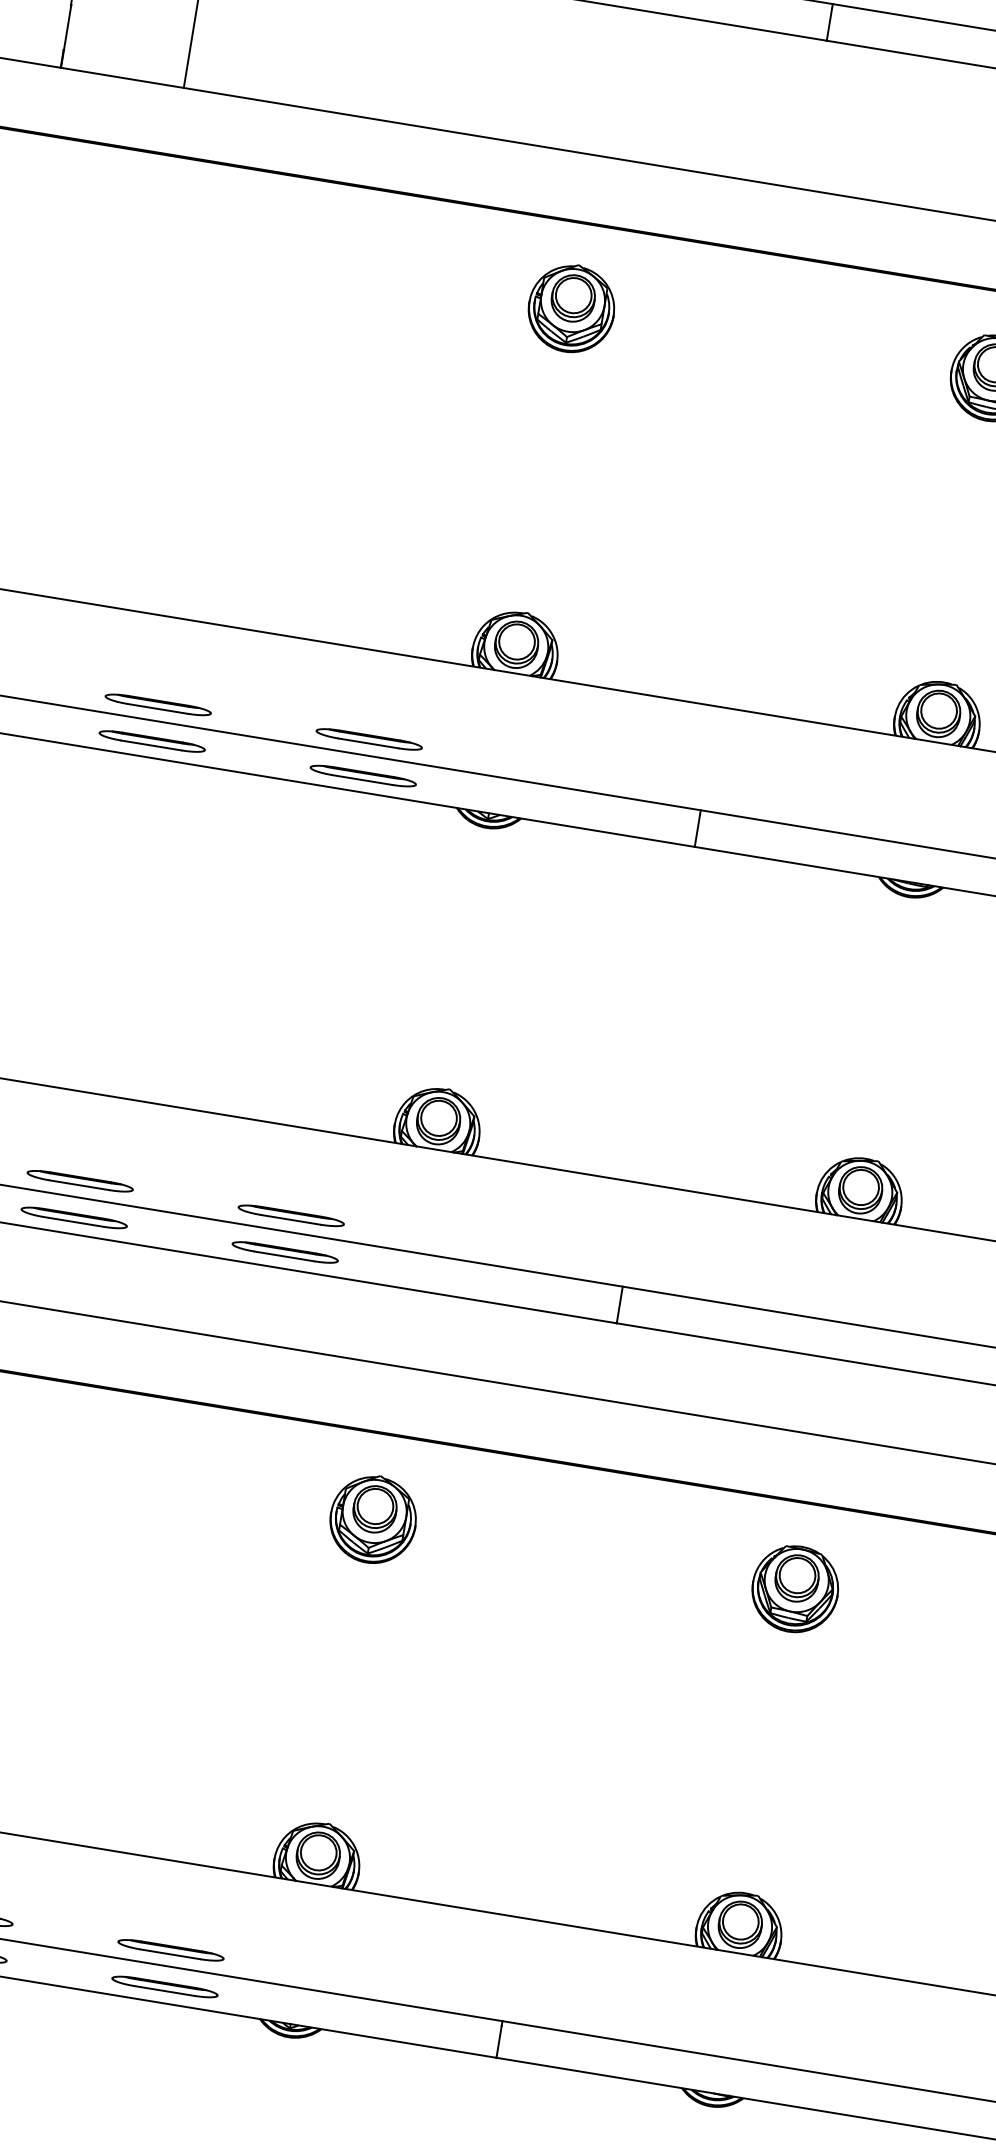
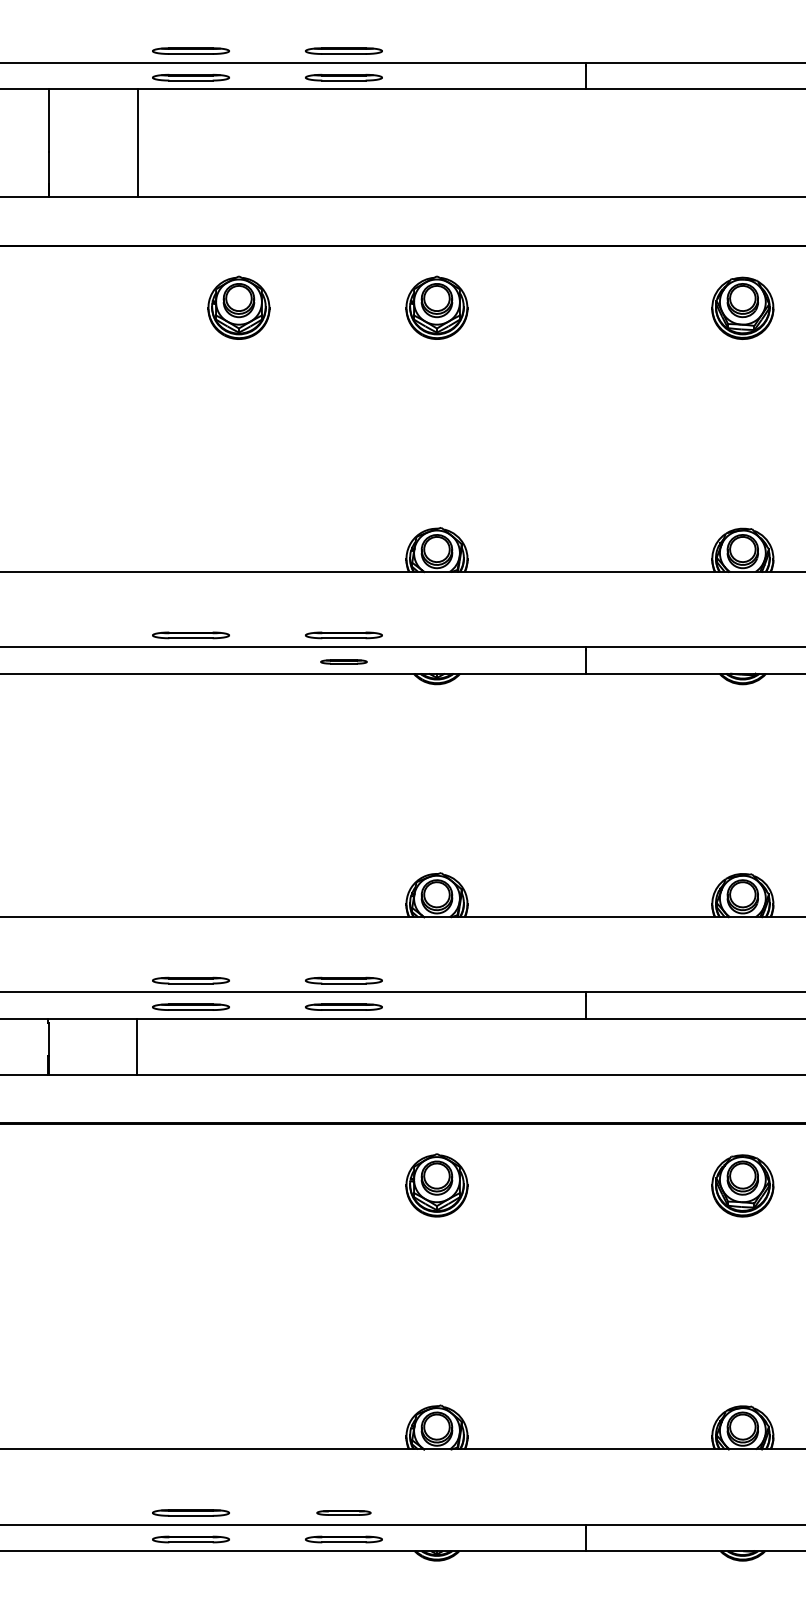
part: (297, 263) -> (238, 307), added
part: (151, 740) -> (190, 661), removed
part: (362, 775) -> (343, 661), size x0.6
part: (170, 1949) -> (343, 1512), size x0.7

